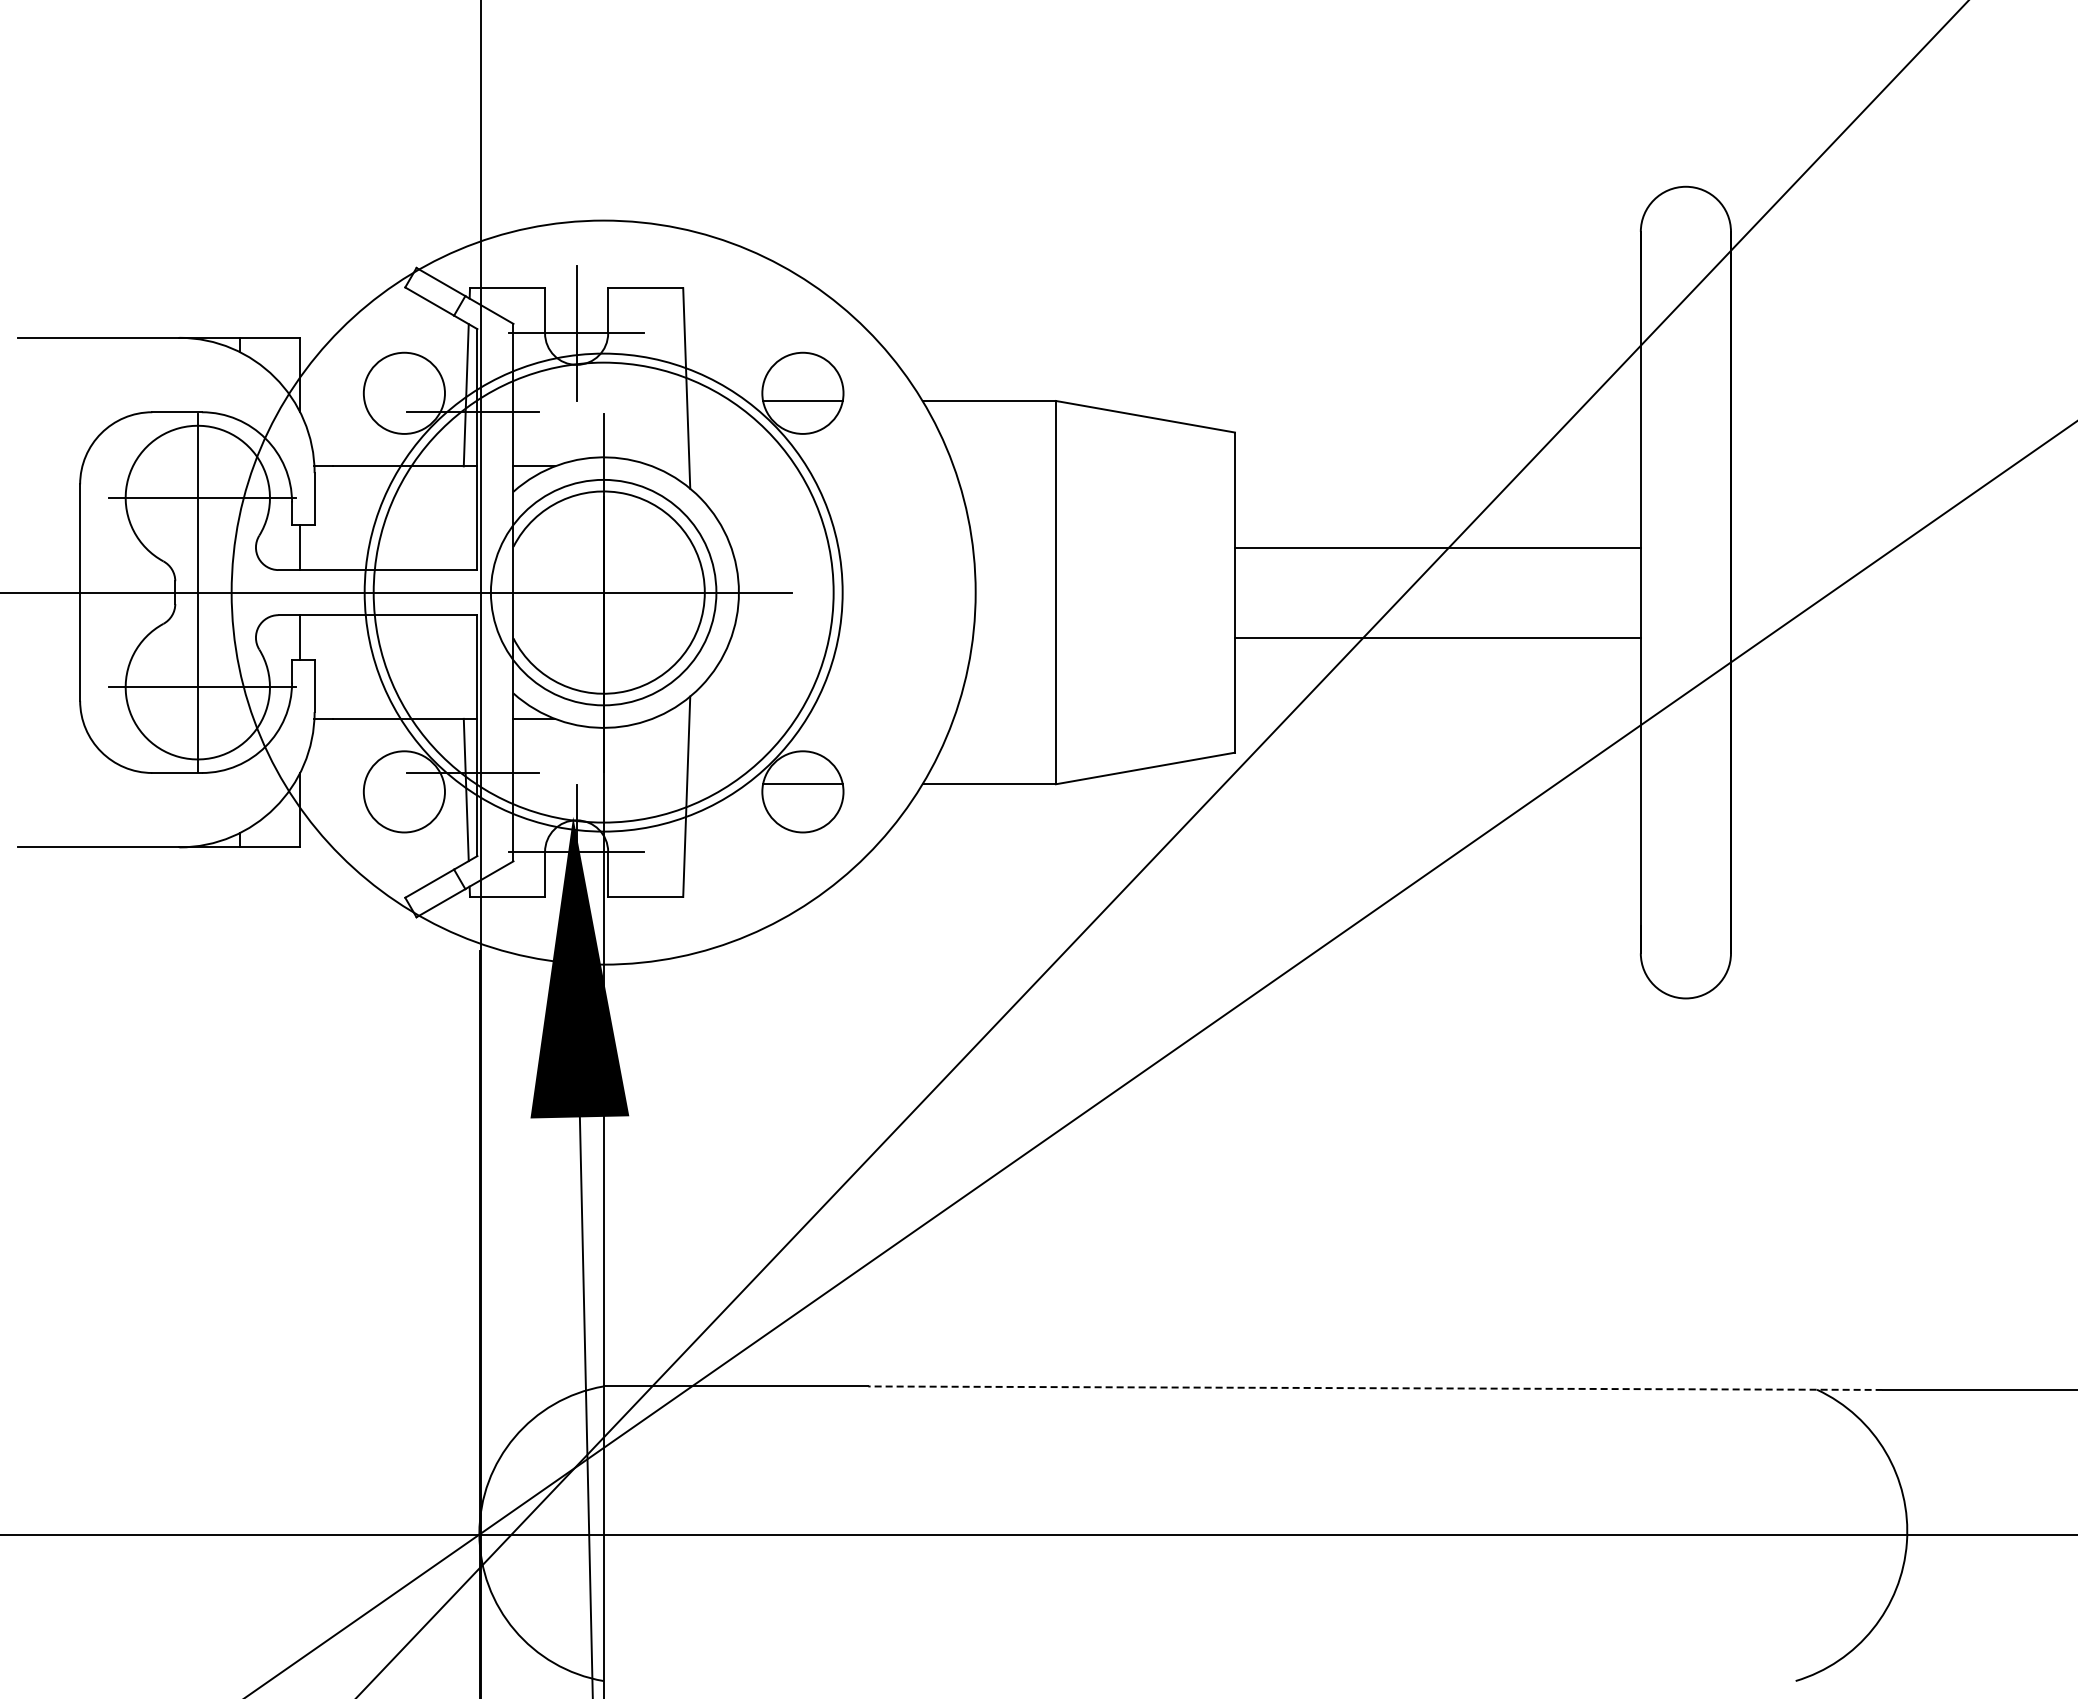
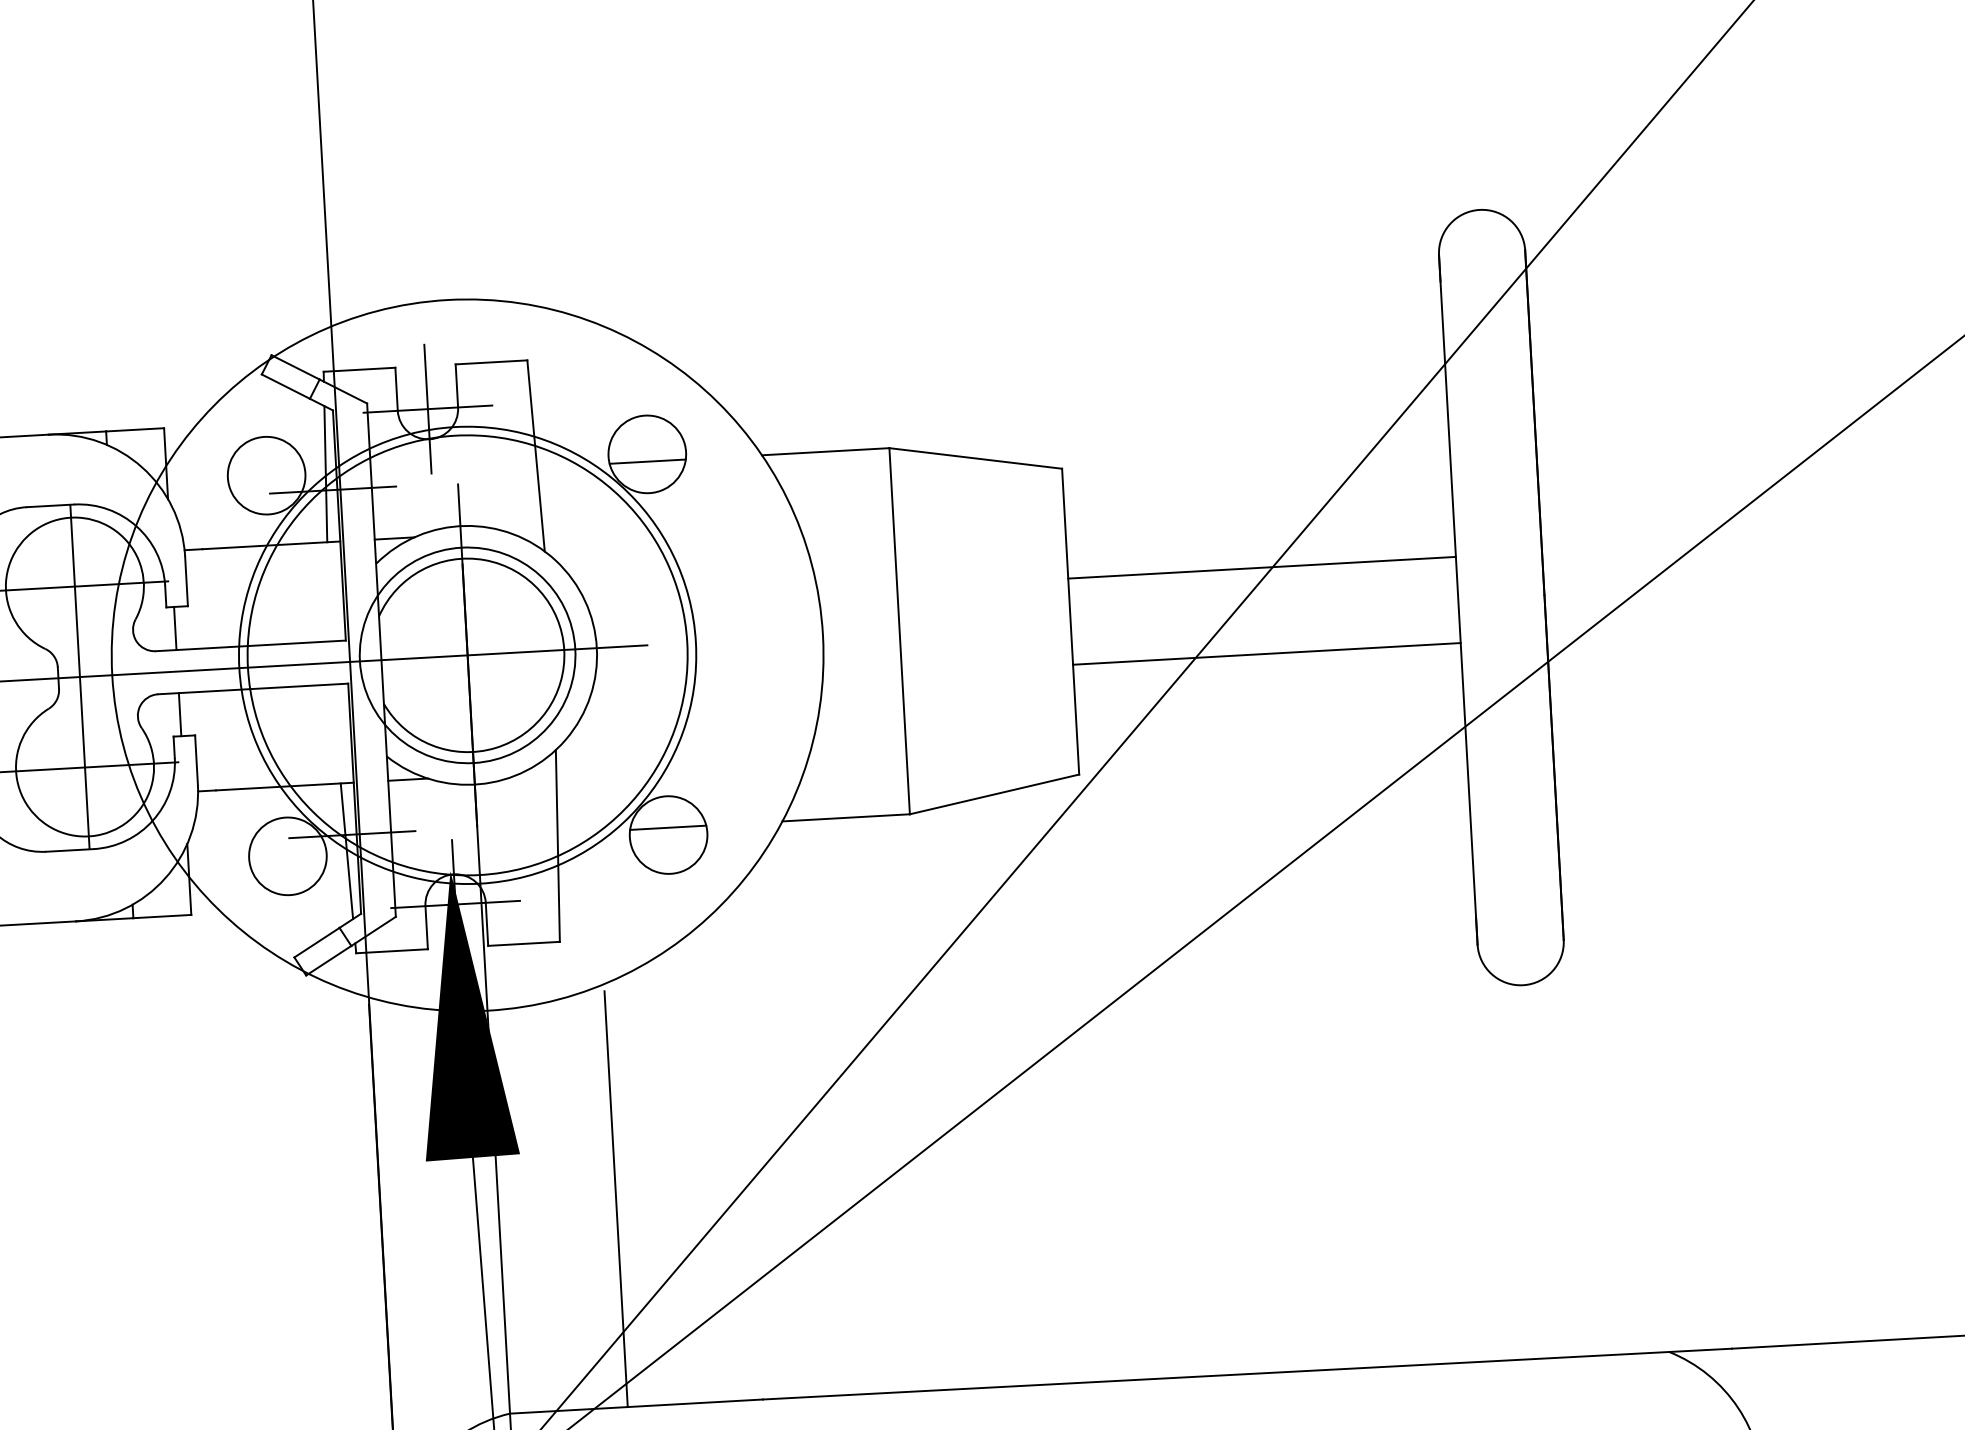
line: (726, 1168) -> (615, 1198), added
line: (1374, 1388) -> (1246, 1374), dashed -> solid

